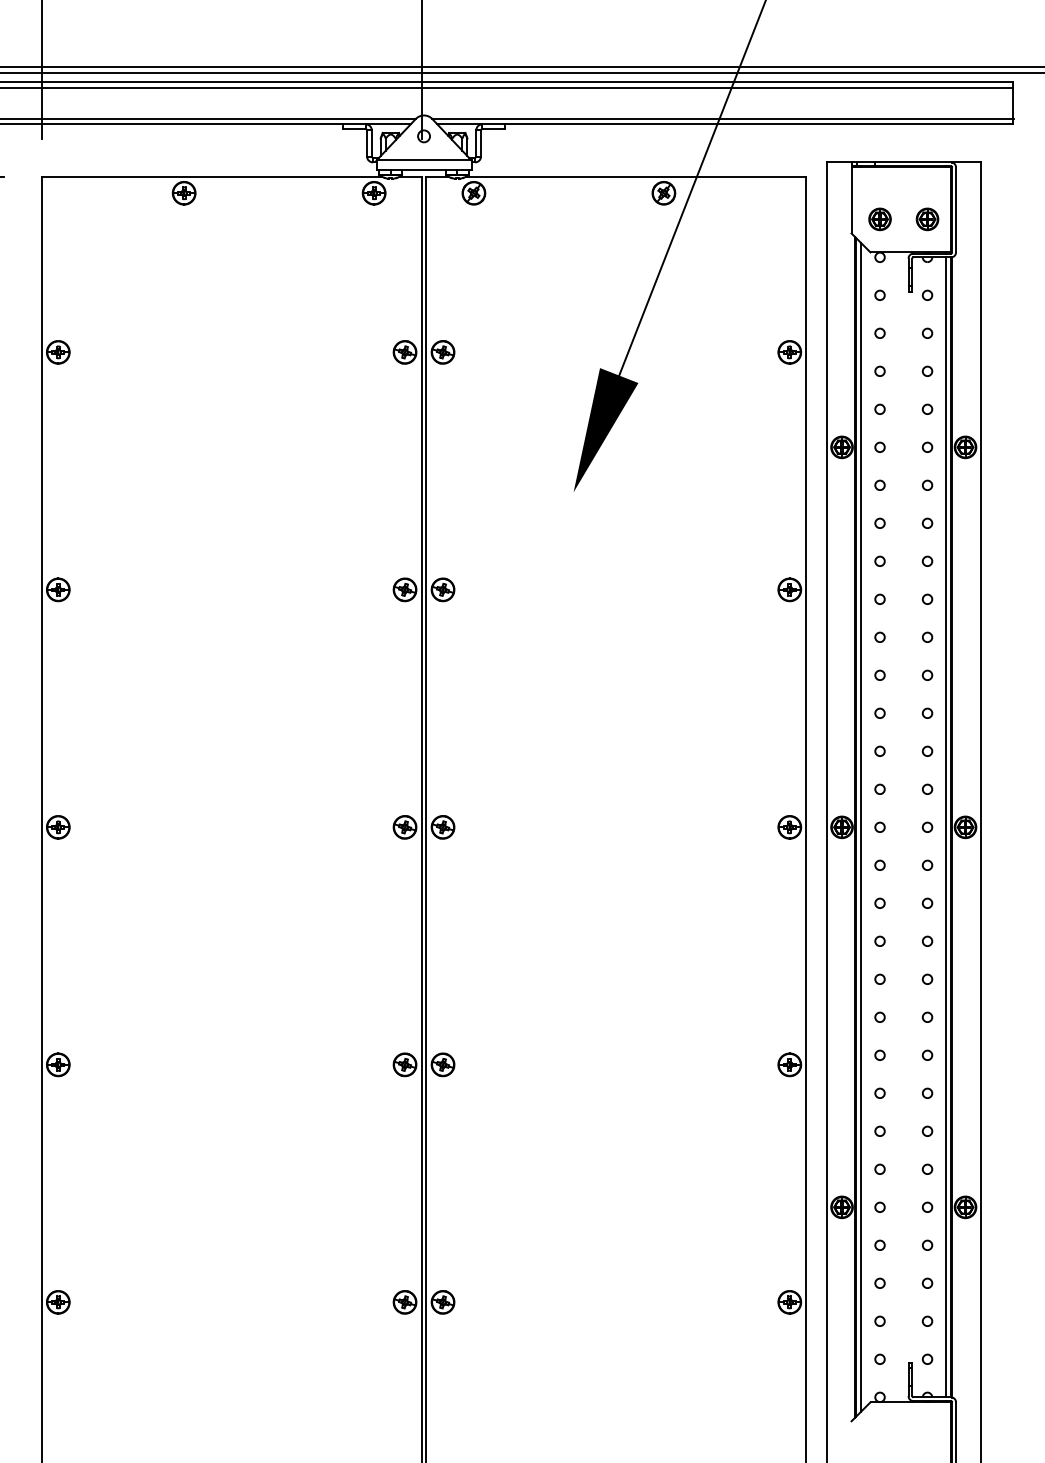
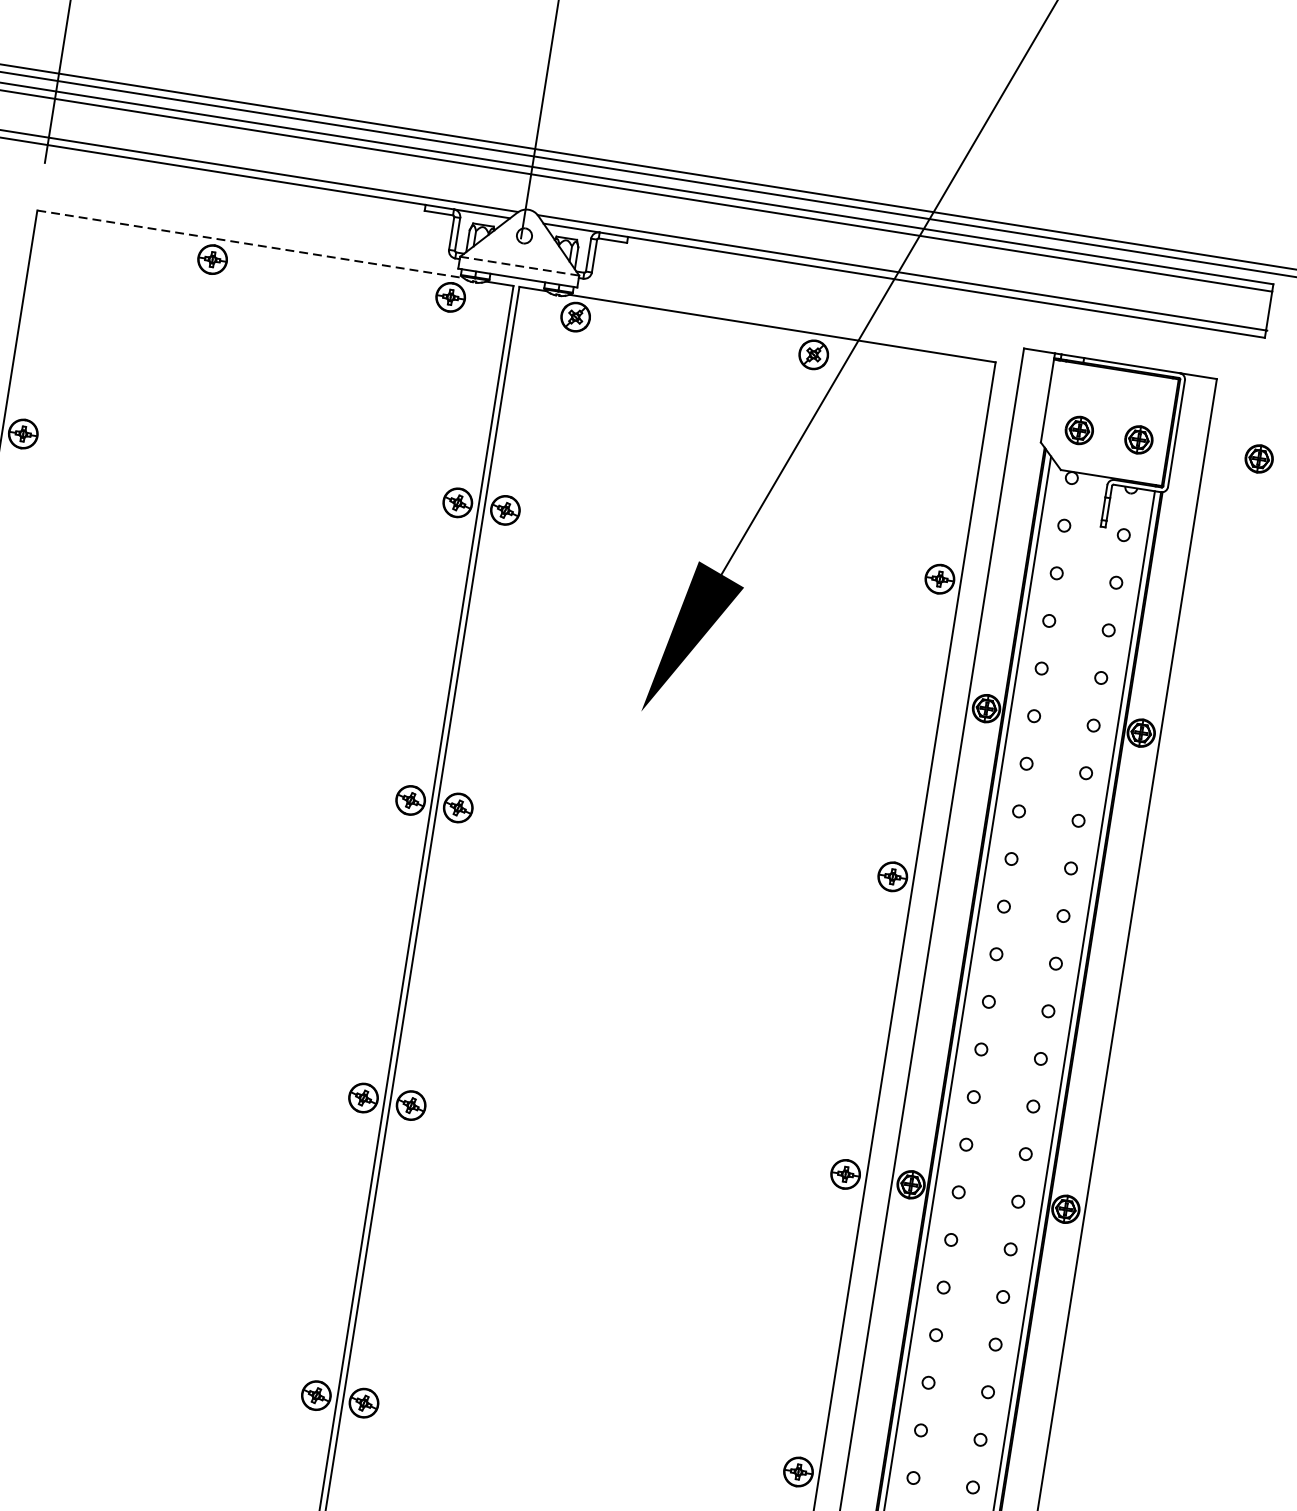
line: (424, 160) -> (520, 266), solid -> dashed
line: (212, 176) -> (251, 244), solid -> dashed
part: (1023, 219) -> (1259, 459), added

